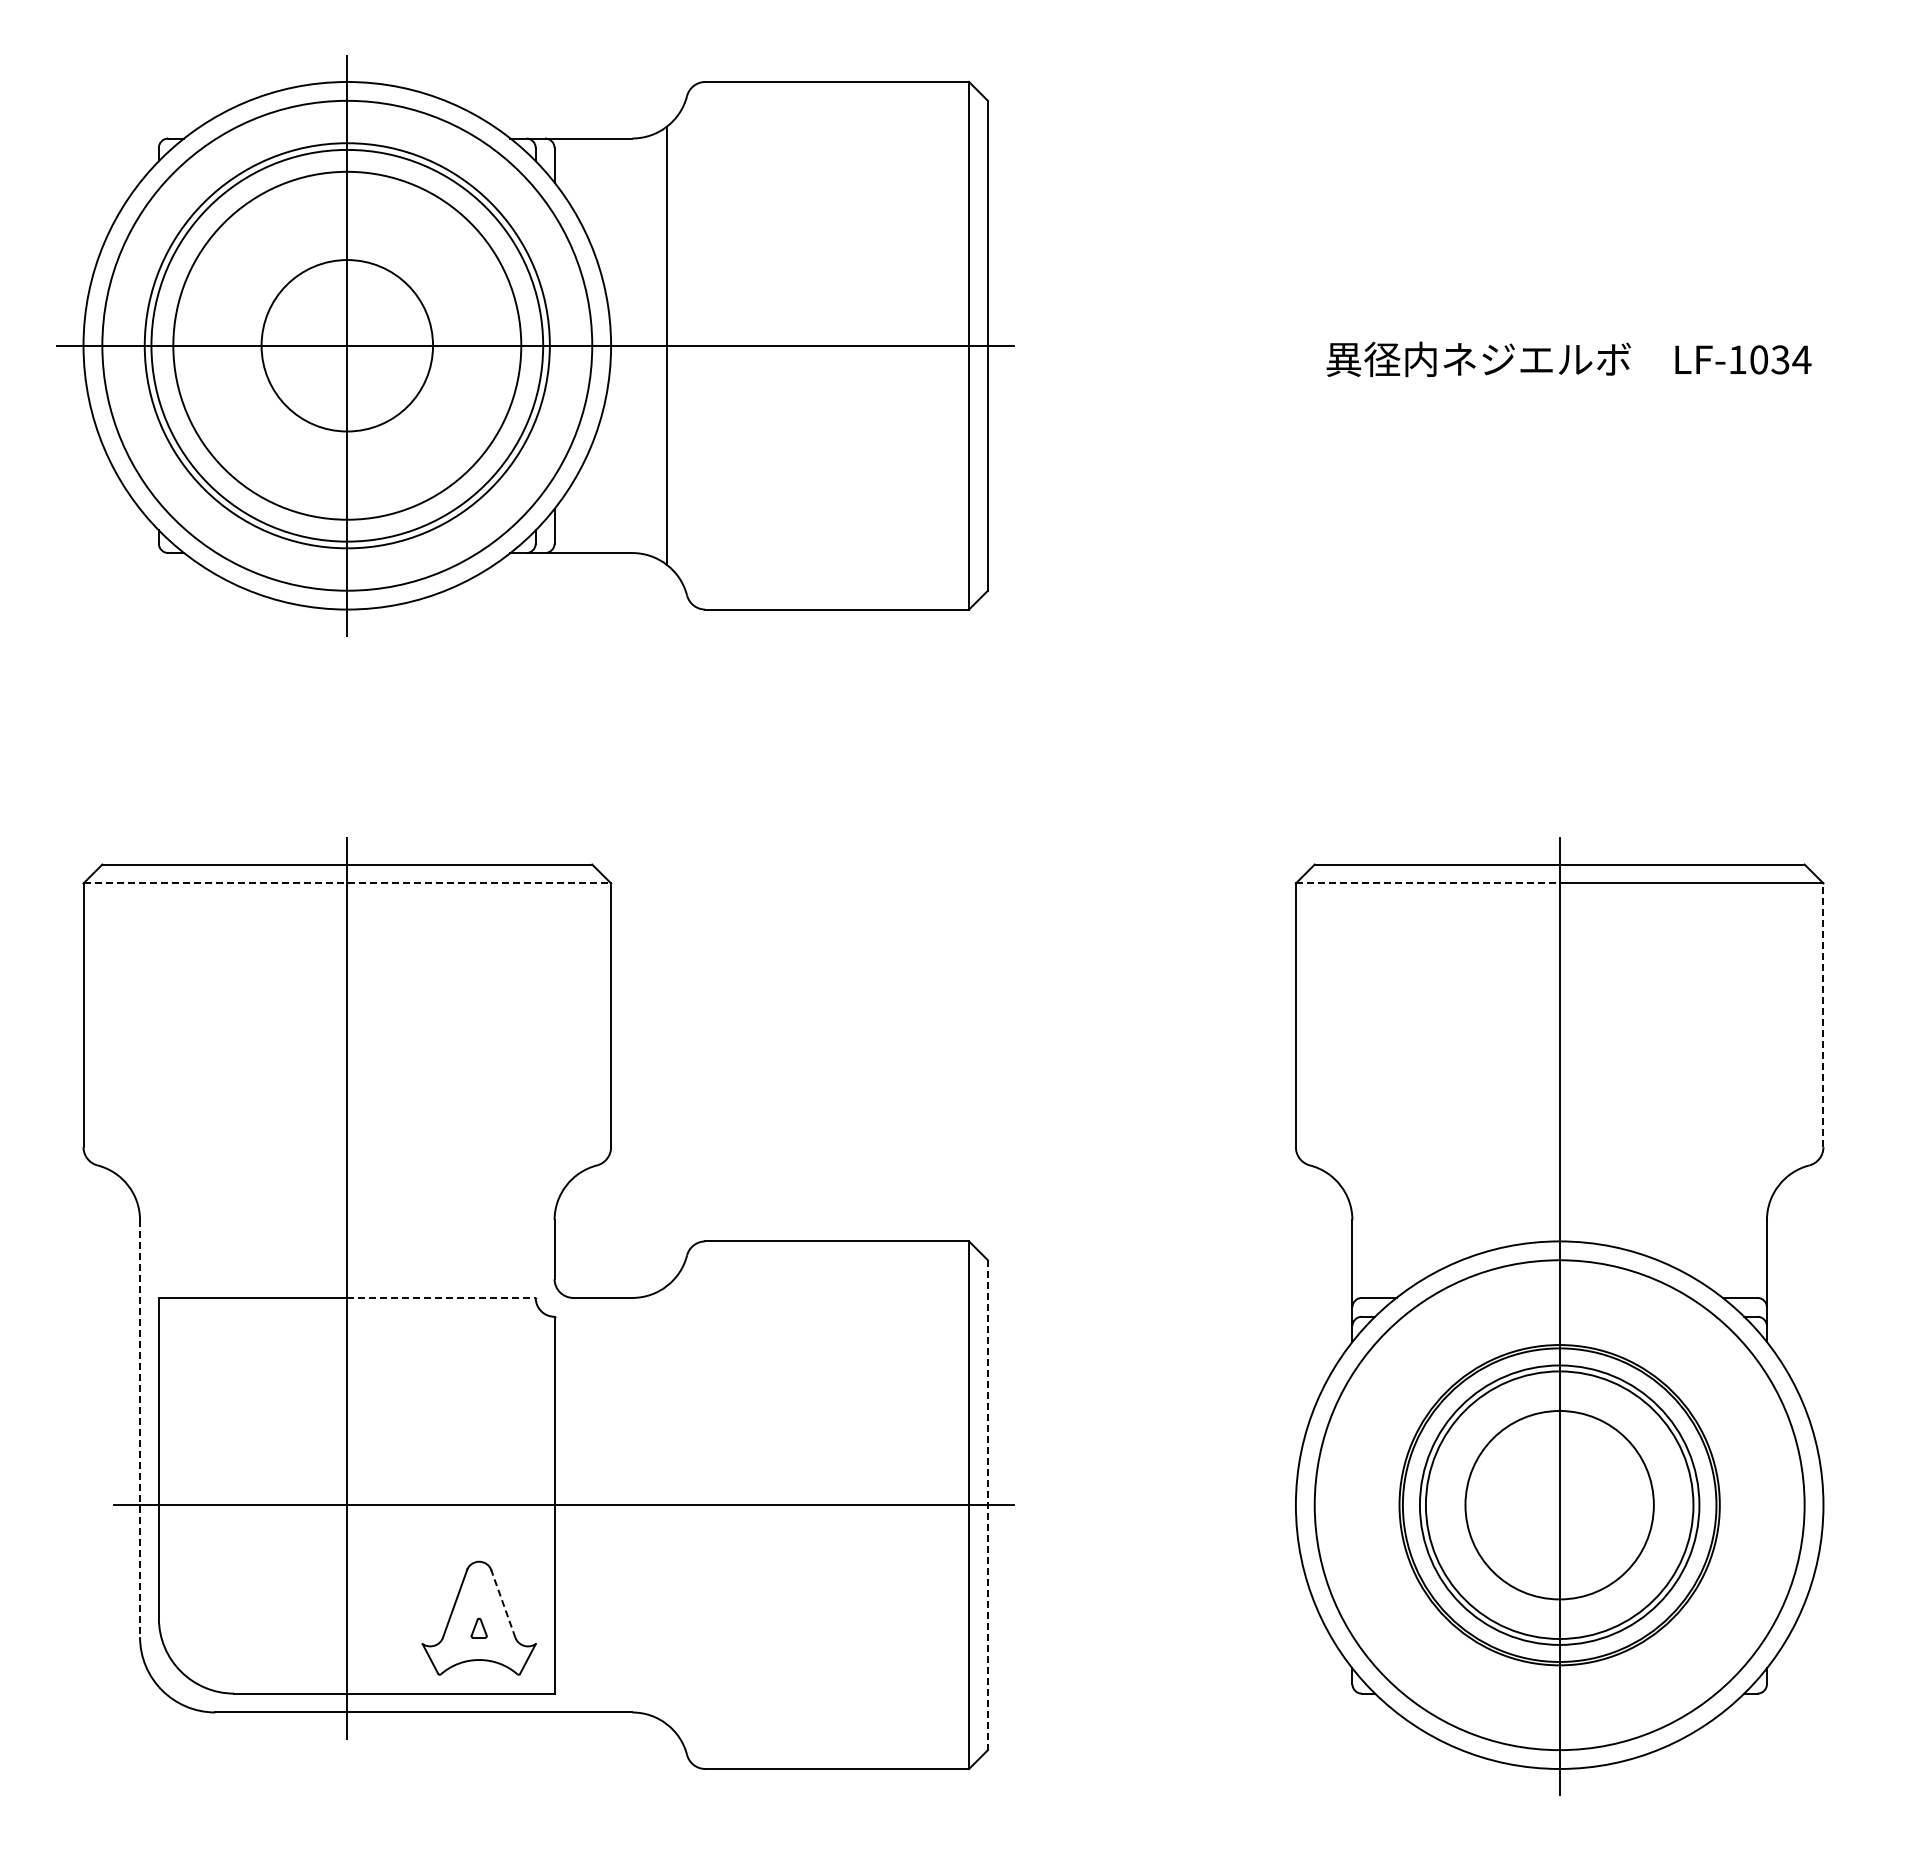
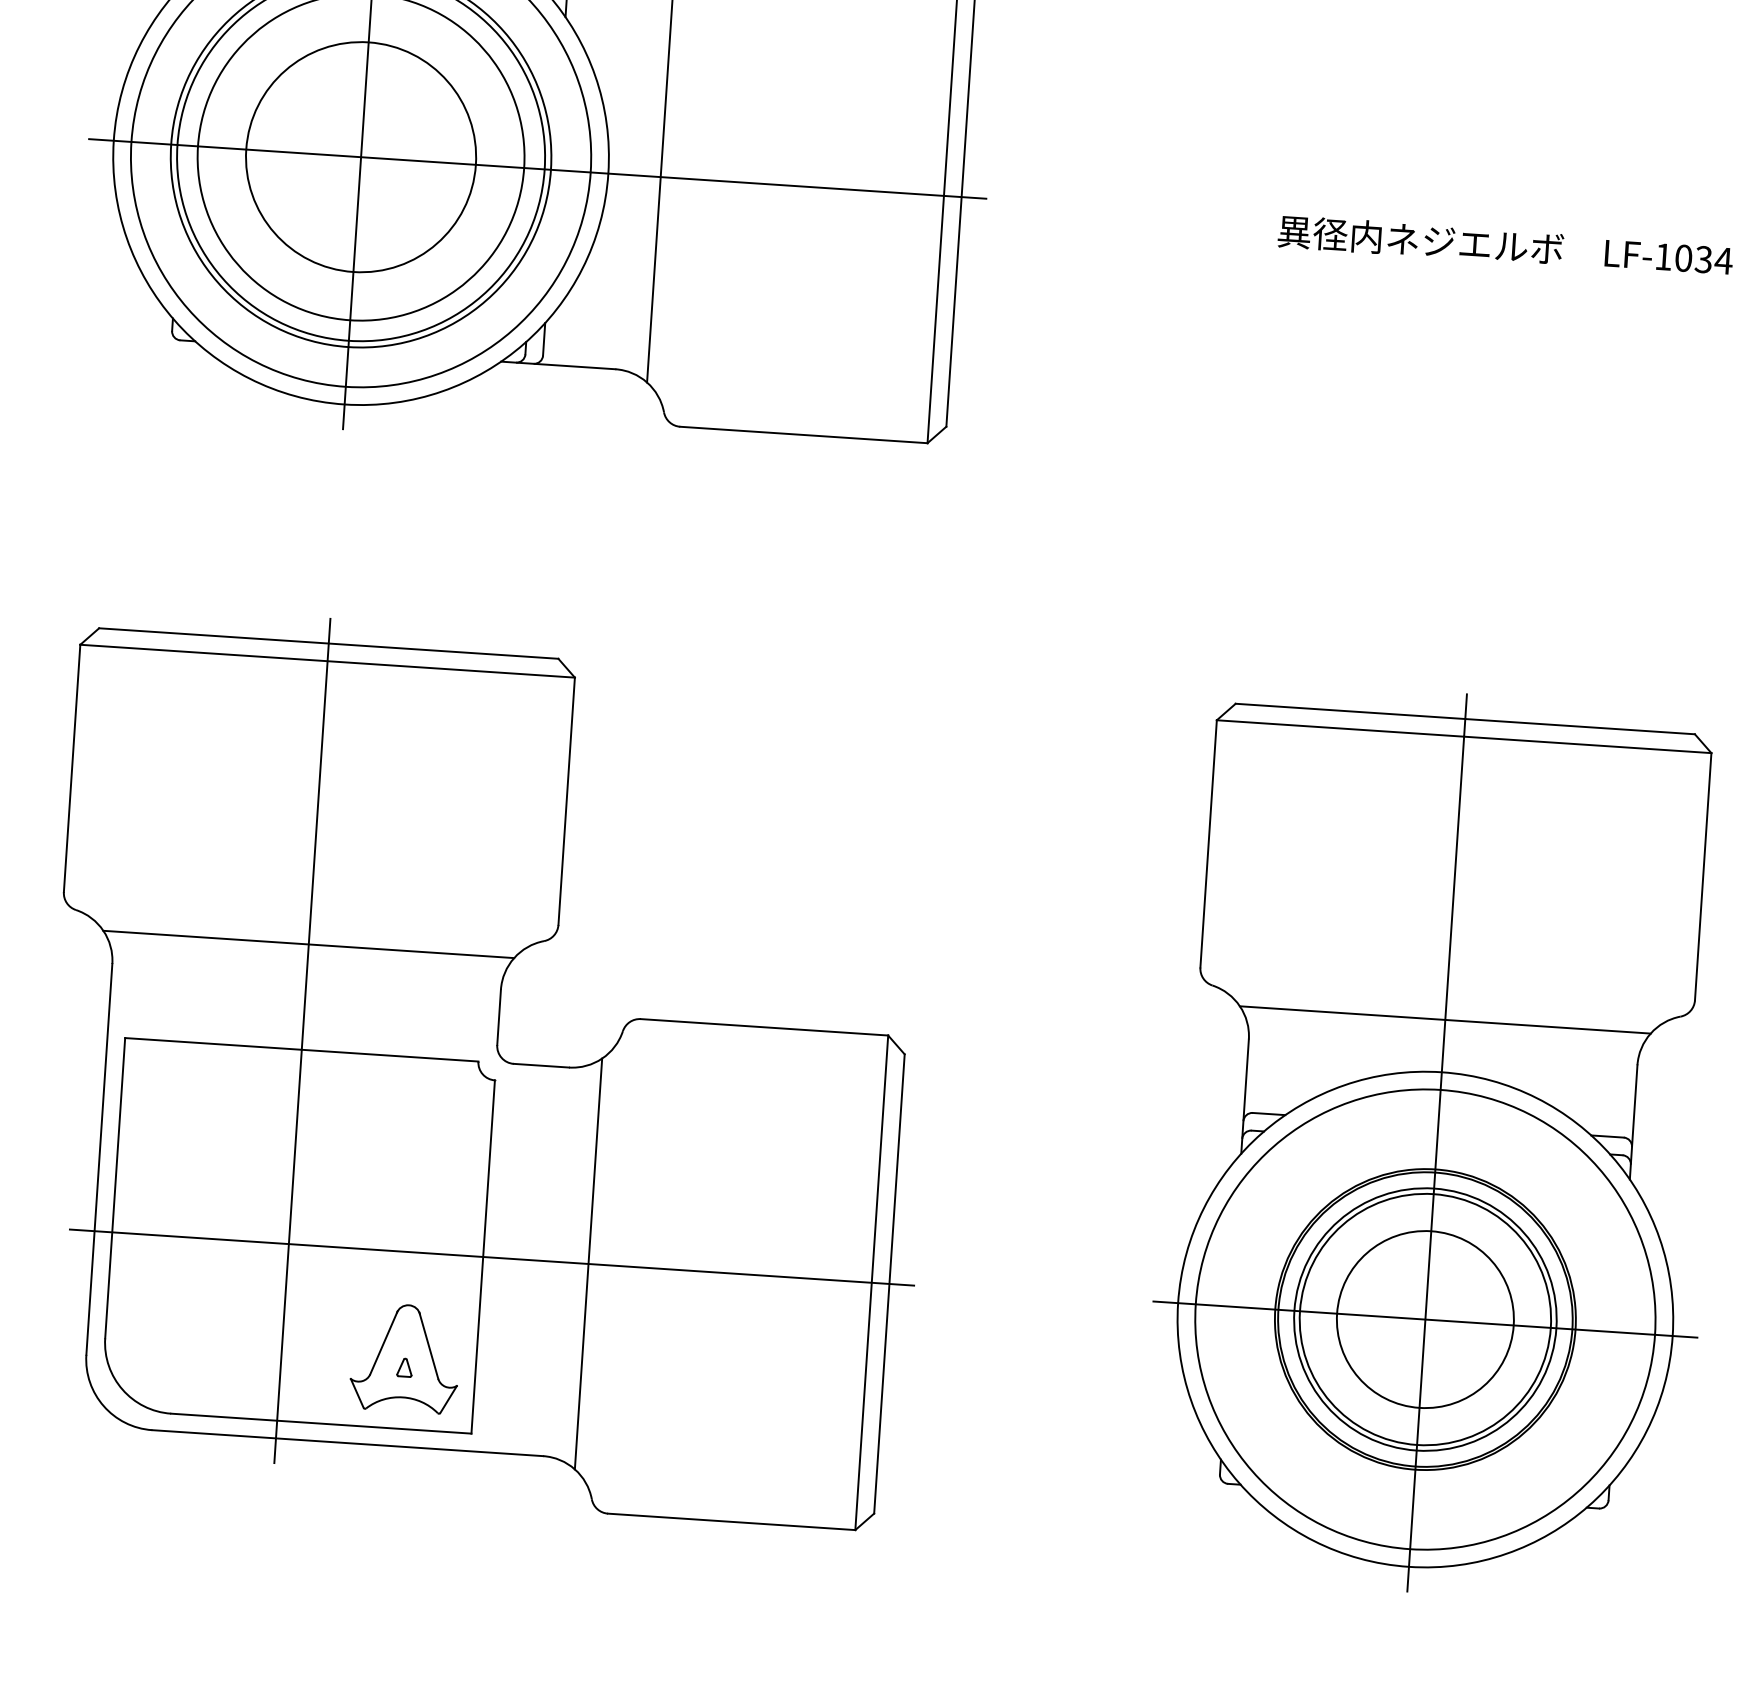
circle: (346, 345) -> (360, 156), size x1.43
line: (347, 883) -> (327, 661), dashed -> solid
line: (1427, 883) -> (1340, 728), dashed -> solid
line: (1823, 1015) -> (1703, 876), dashed -> solid
line: (347, 1185) -> (308, 944), added
line: (1559, 1185) -> (1445, 1019), added
line: (442, 1297) -> (391, 1055), dashed -> solid
line: (140, 1429) -> (99, 1160), dashed -> solid
line: (666, 1505) -> (588, 1264), added
line: (987, 1505) -> (889, 1284), dashed -> solid
line: (1559, 1505) -> (1425, 1319), added
line: (503, 1603) -> (429, 1345), dashed -> solid

